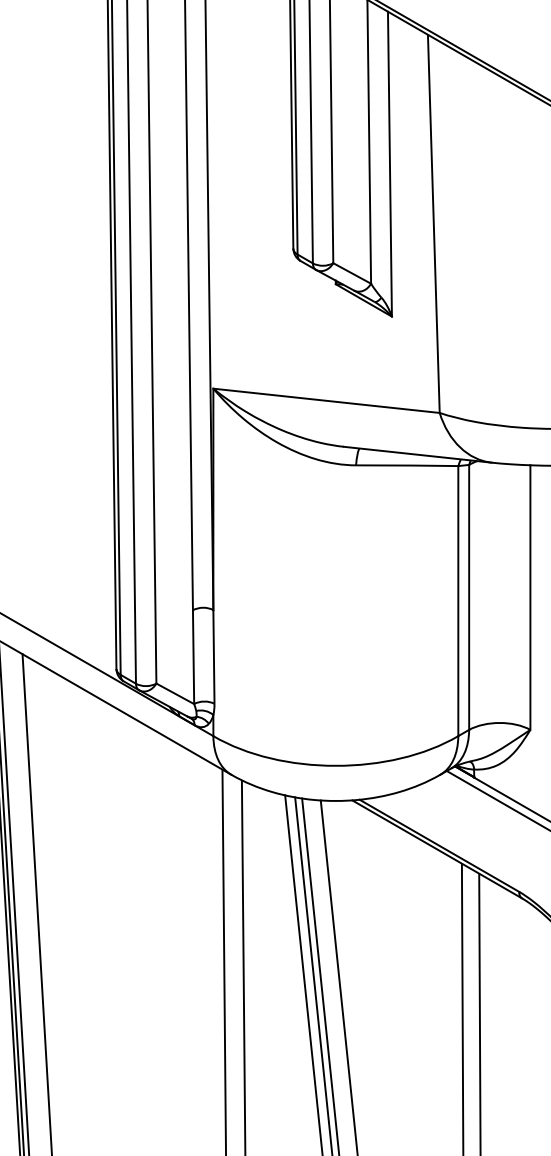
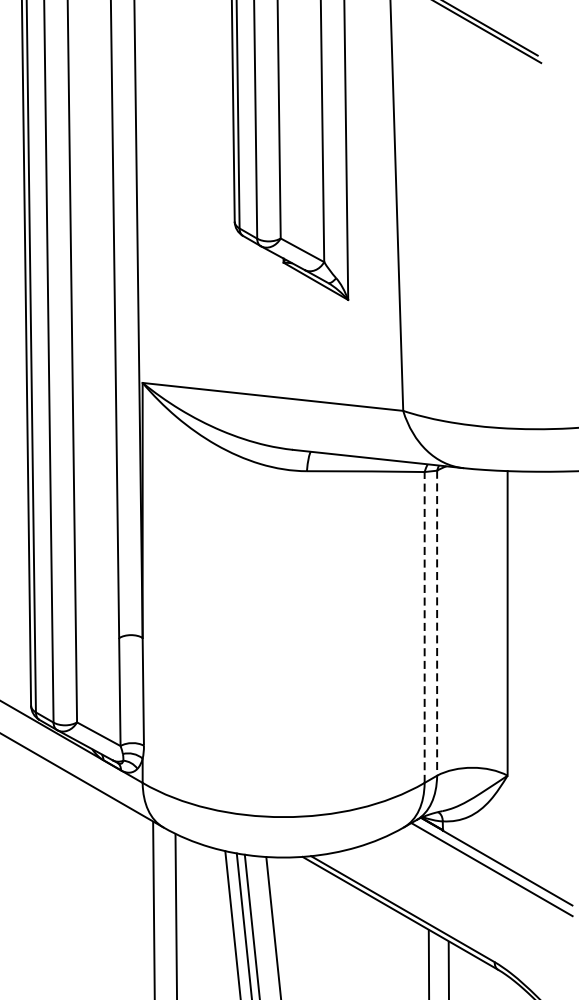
line: (469, 597) -> (437, 623), solid -> dashed
line: (458, 600) -> (424, 626), solid -> dashed

